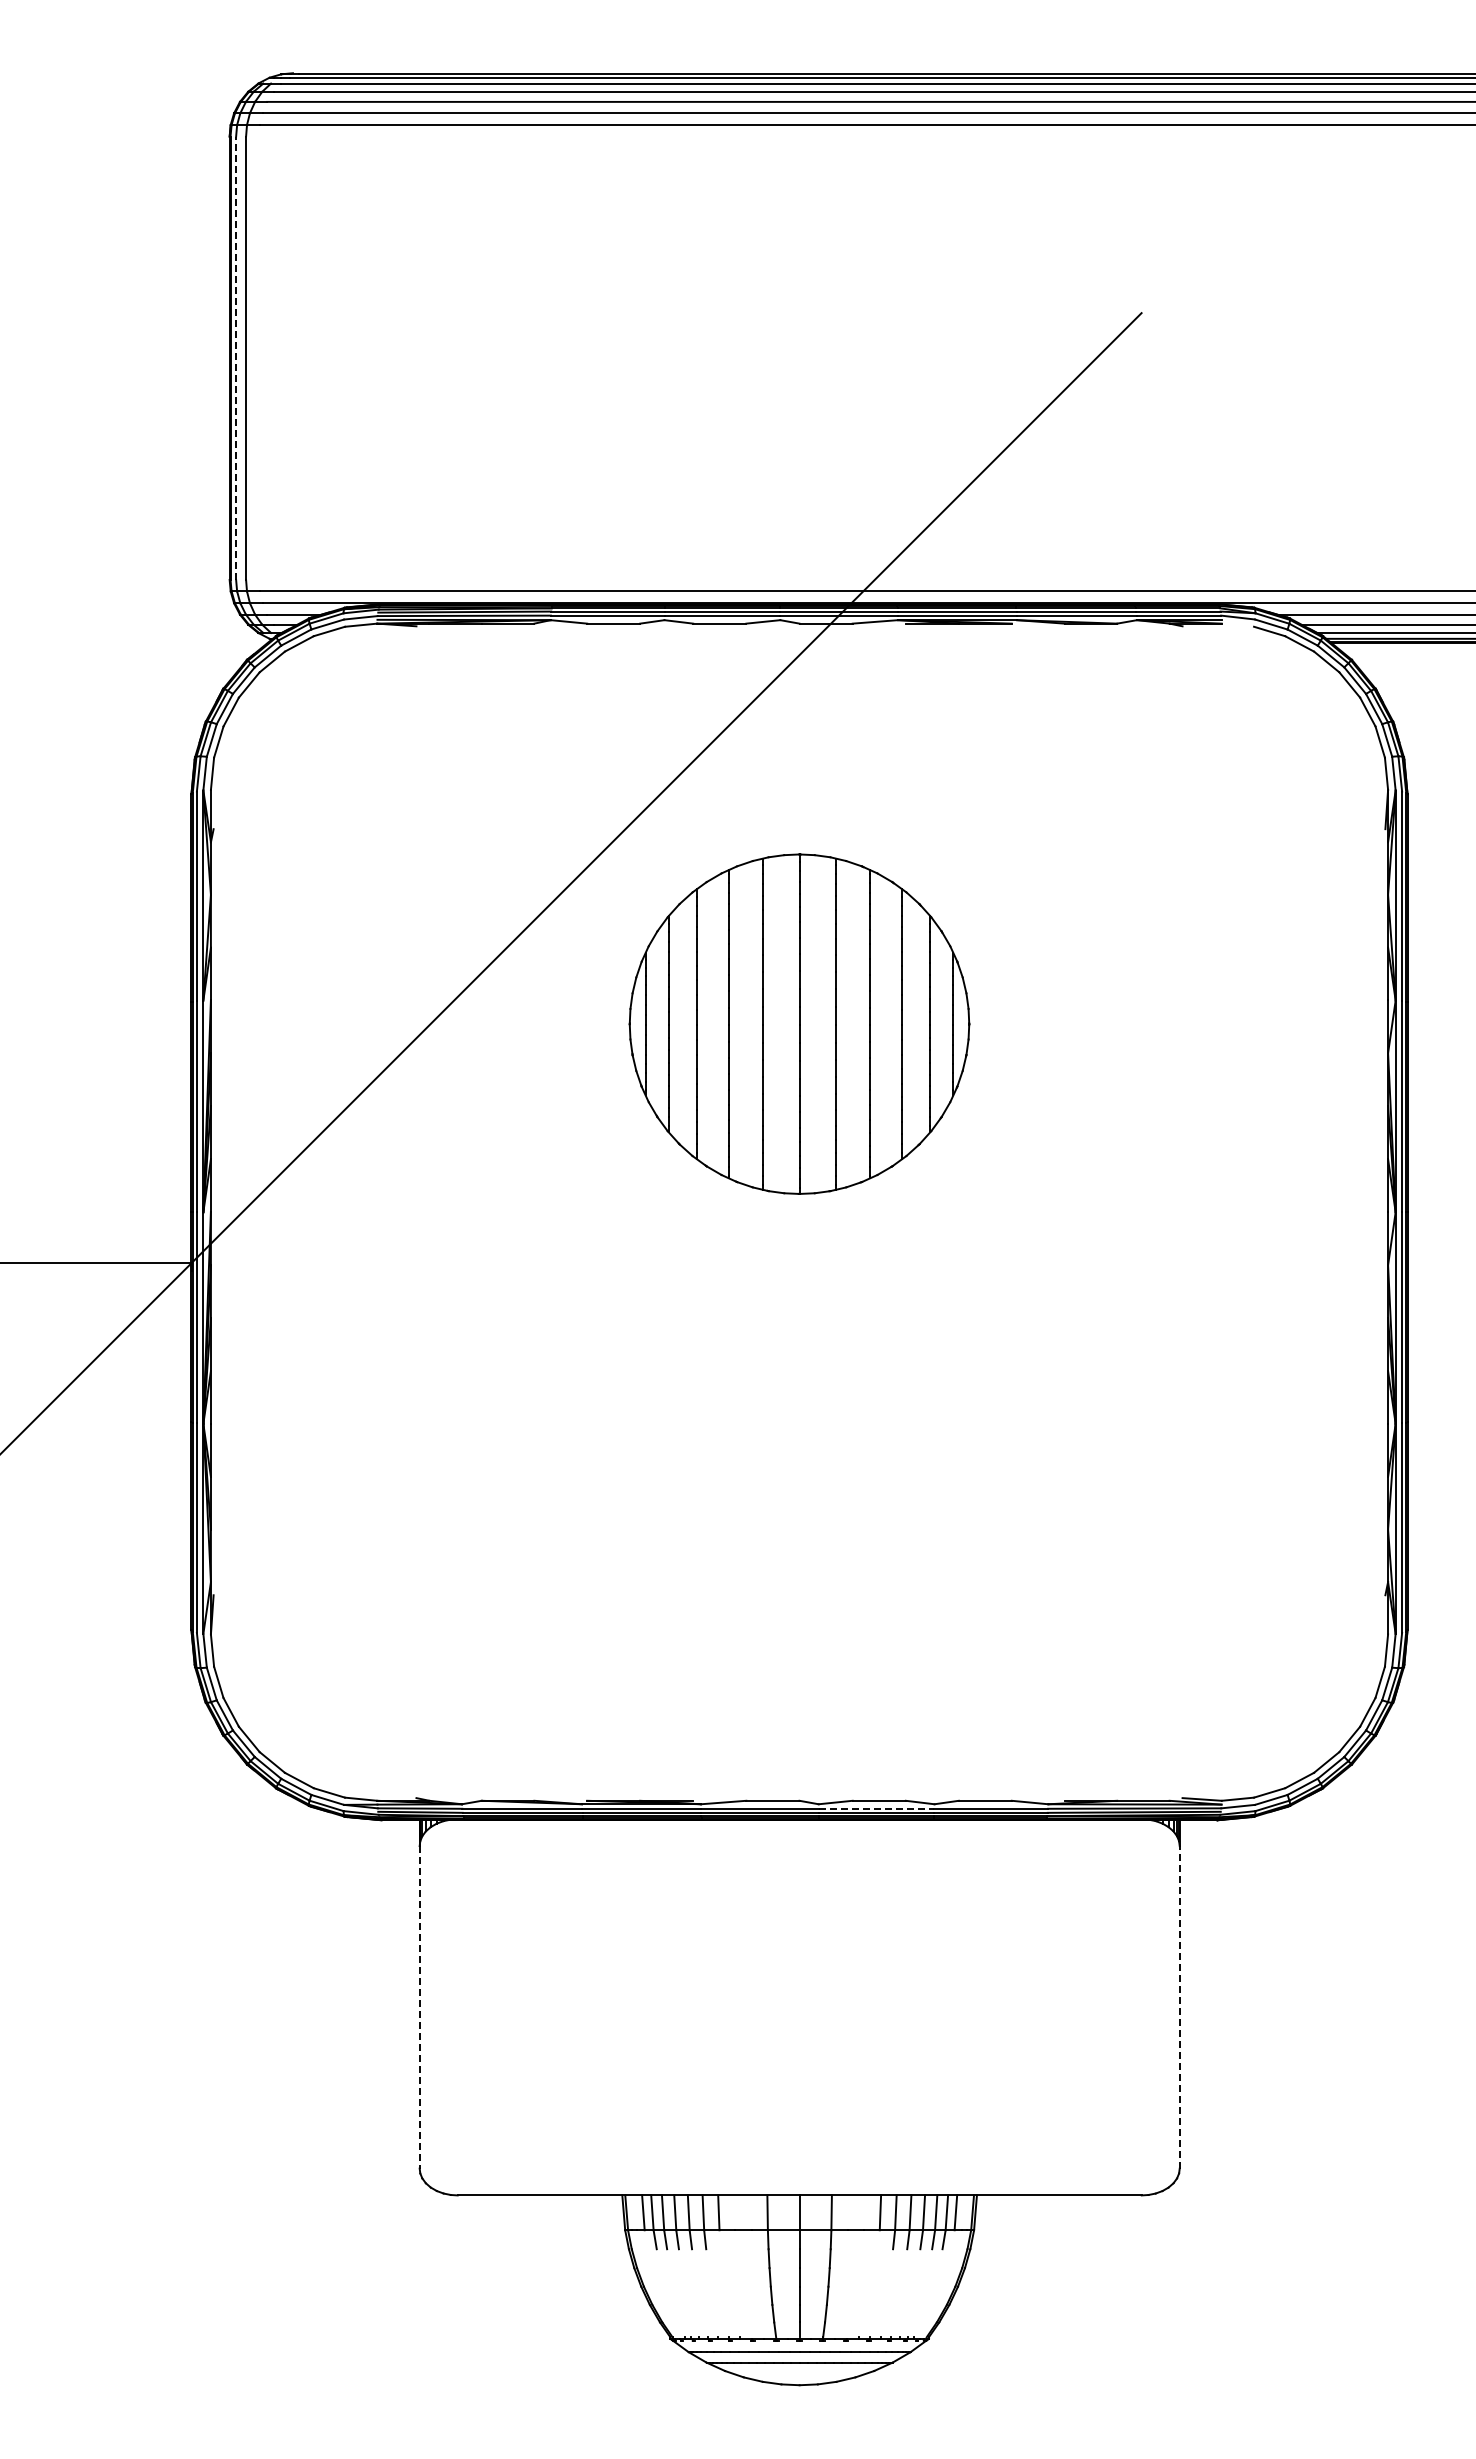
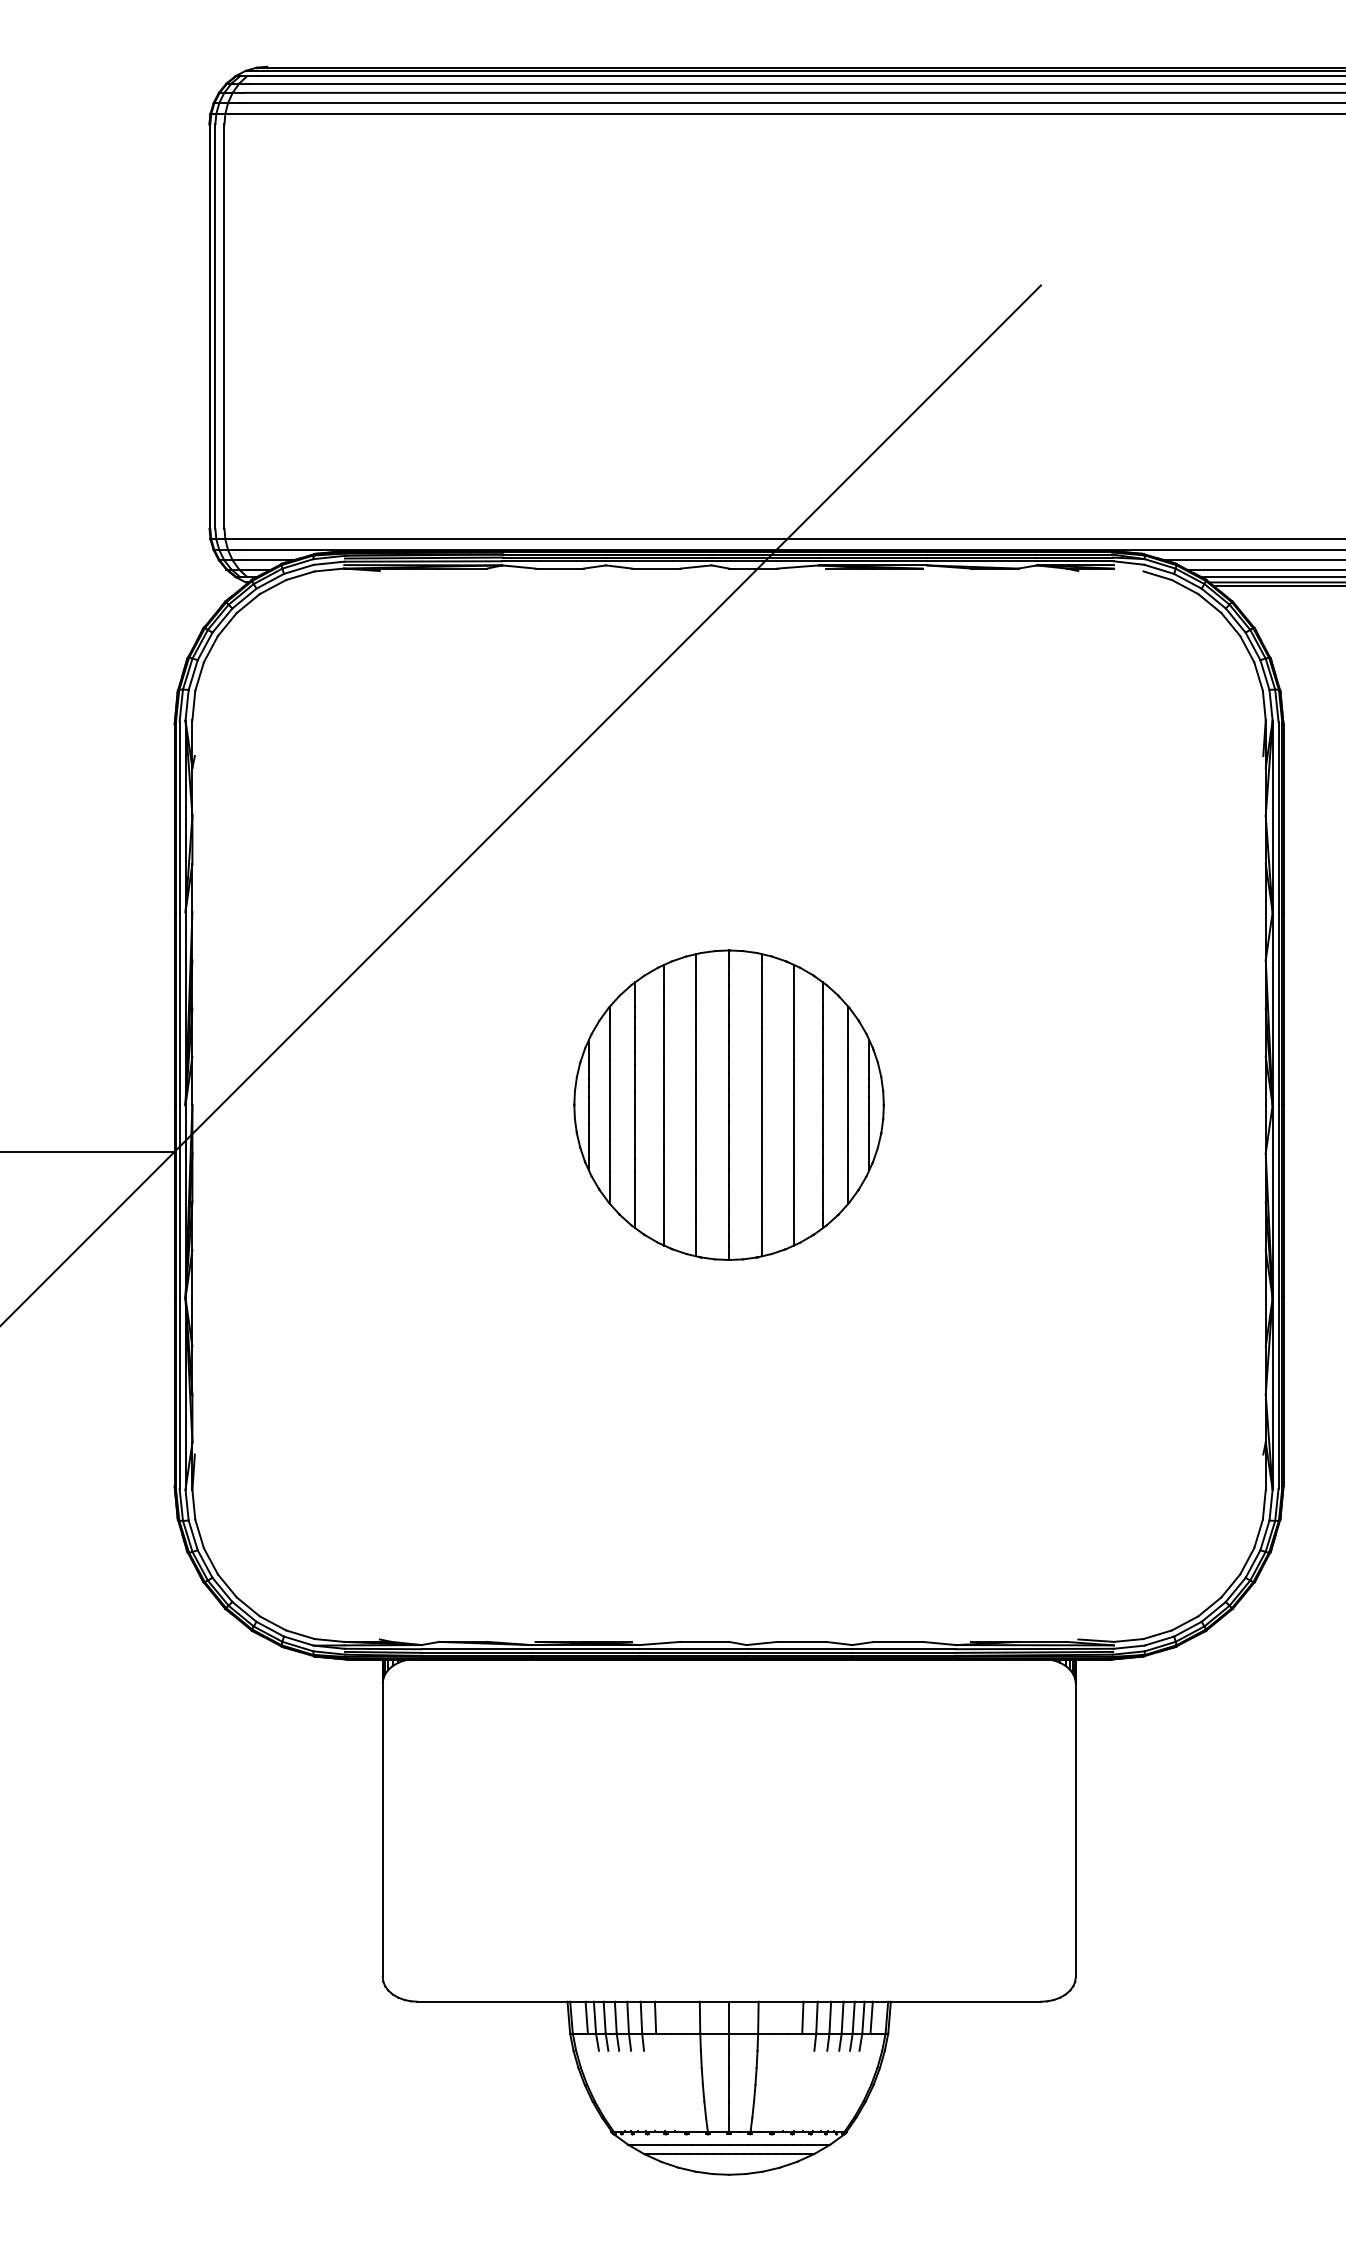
line: (236, 358) -> (215, 326), dashed -> solid
part: (799, 1023) -> (729, 1104), moved
line: (876, 1808) -> (799, 1648), dashed -> solid
line: (1179, 2006) -> (1075, 1829), dashed -> solid
line: (419, 2007) -> (382, 1830), dashed -> solid

